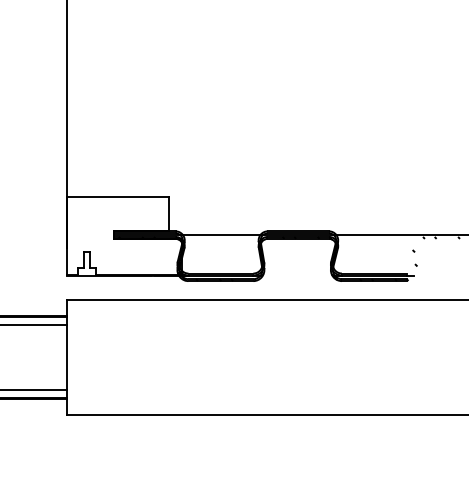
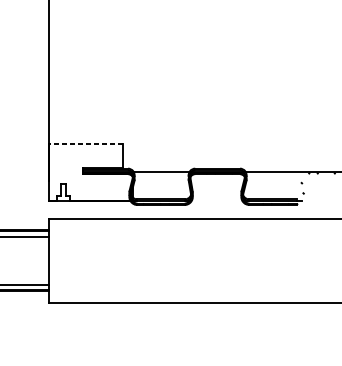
line: (118, 197) -> (86, 143), solid -> dashed

